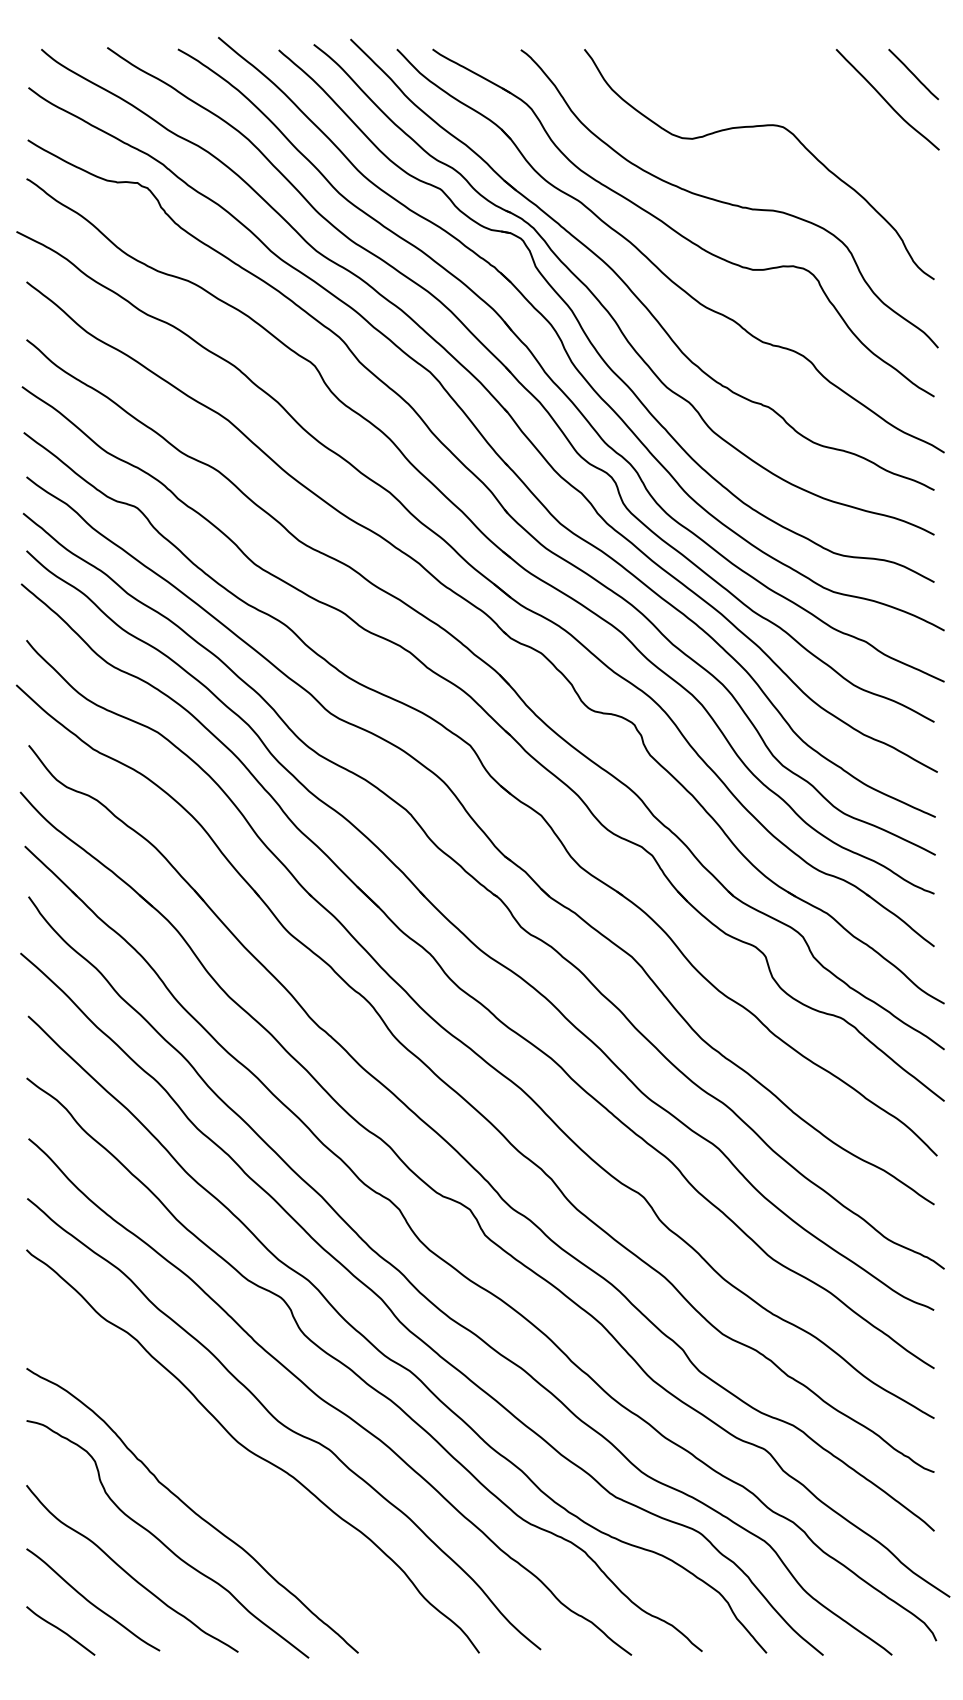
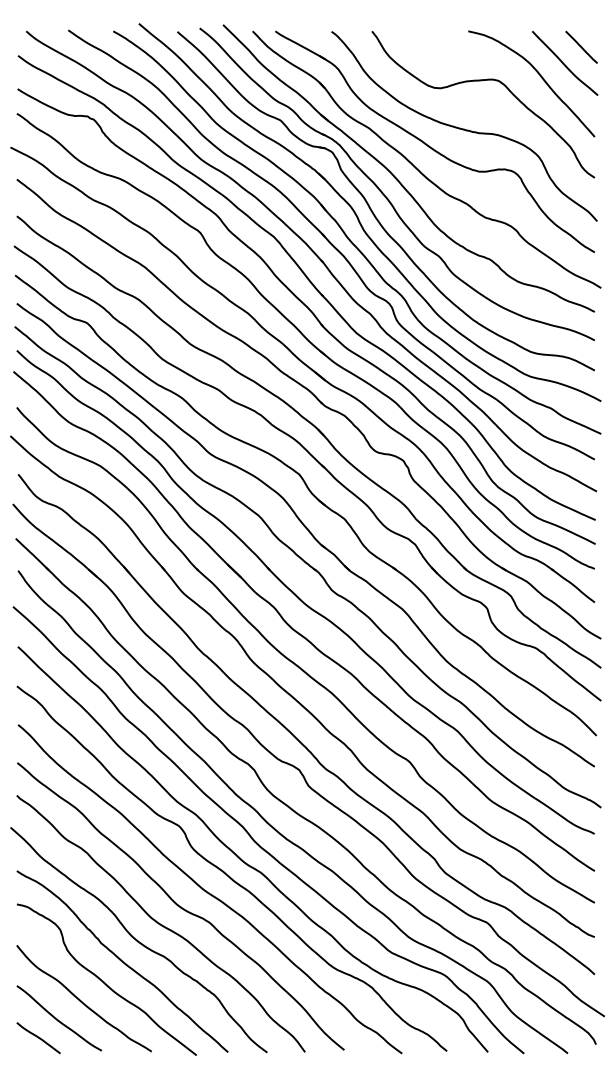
curve: (849, 121) -> (540, 77), added
curve: (217, 1477) -> (138, 940), added

